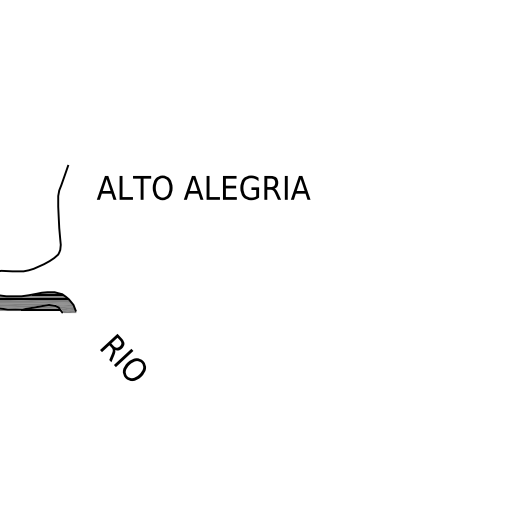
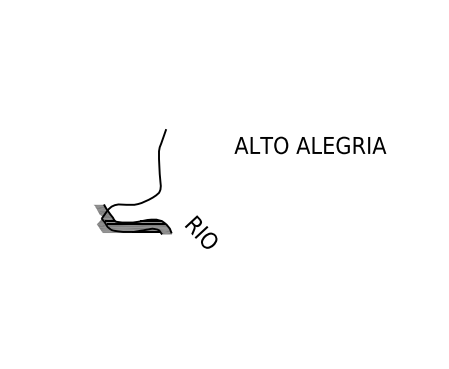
text: (203, 187) -> (310, 145), moved
text: (123, 356) -> (201, 231), moved

